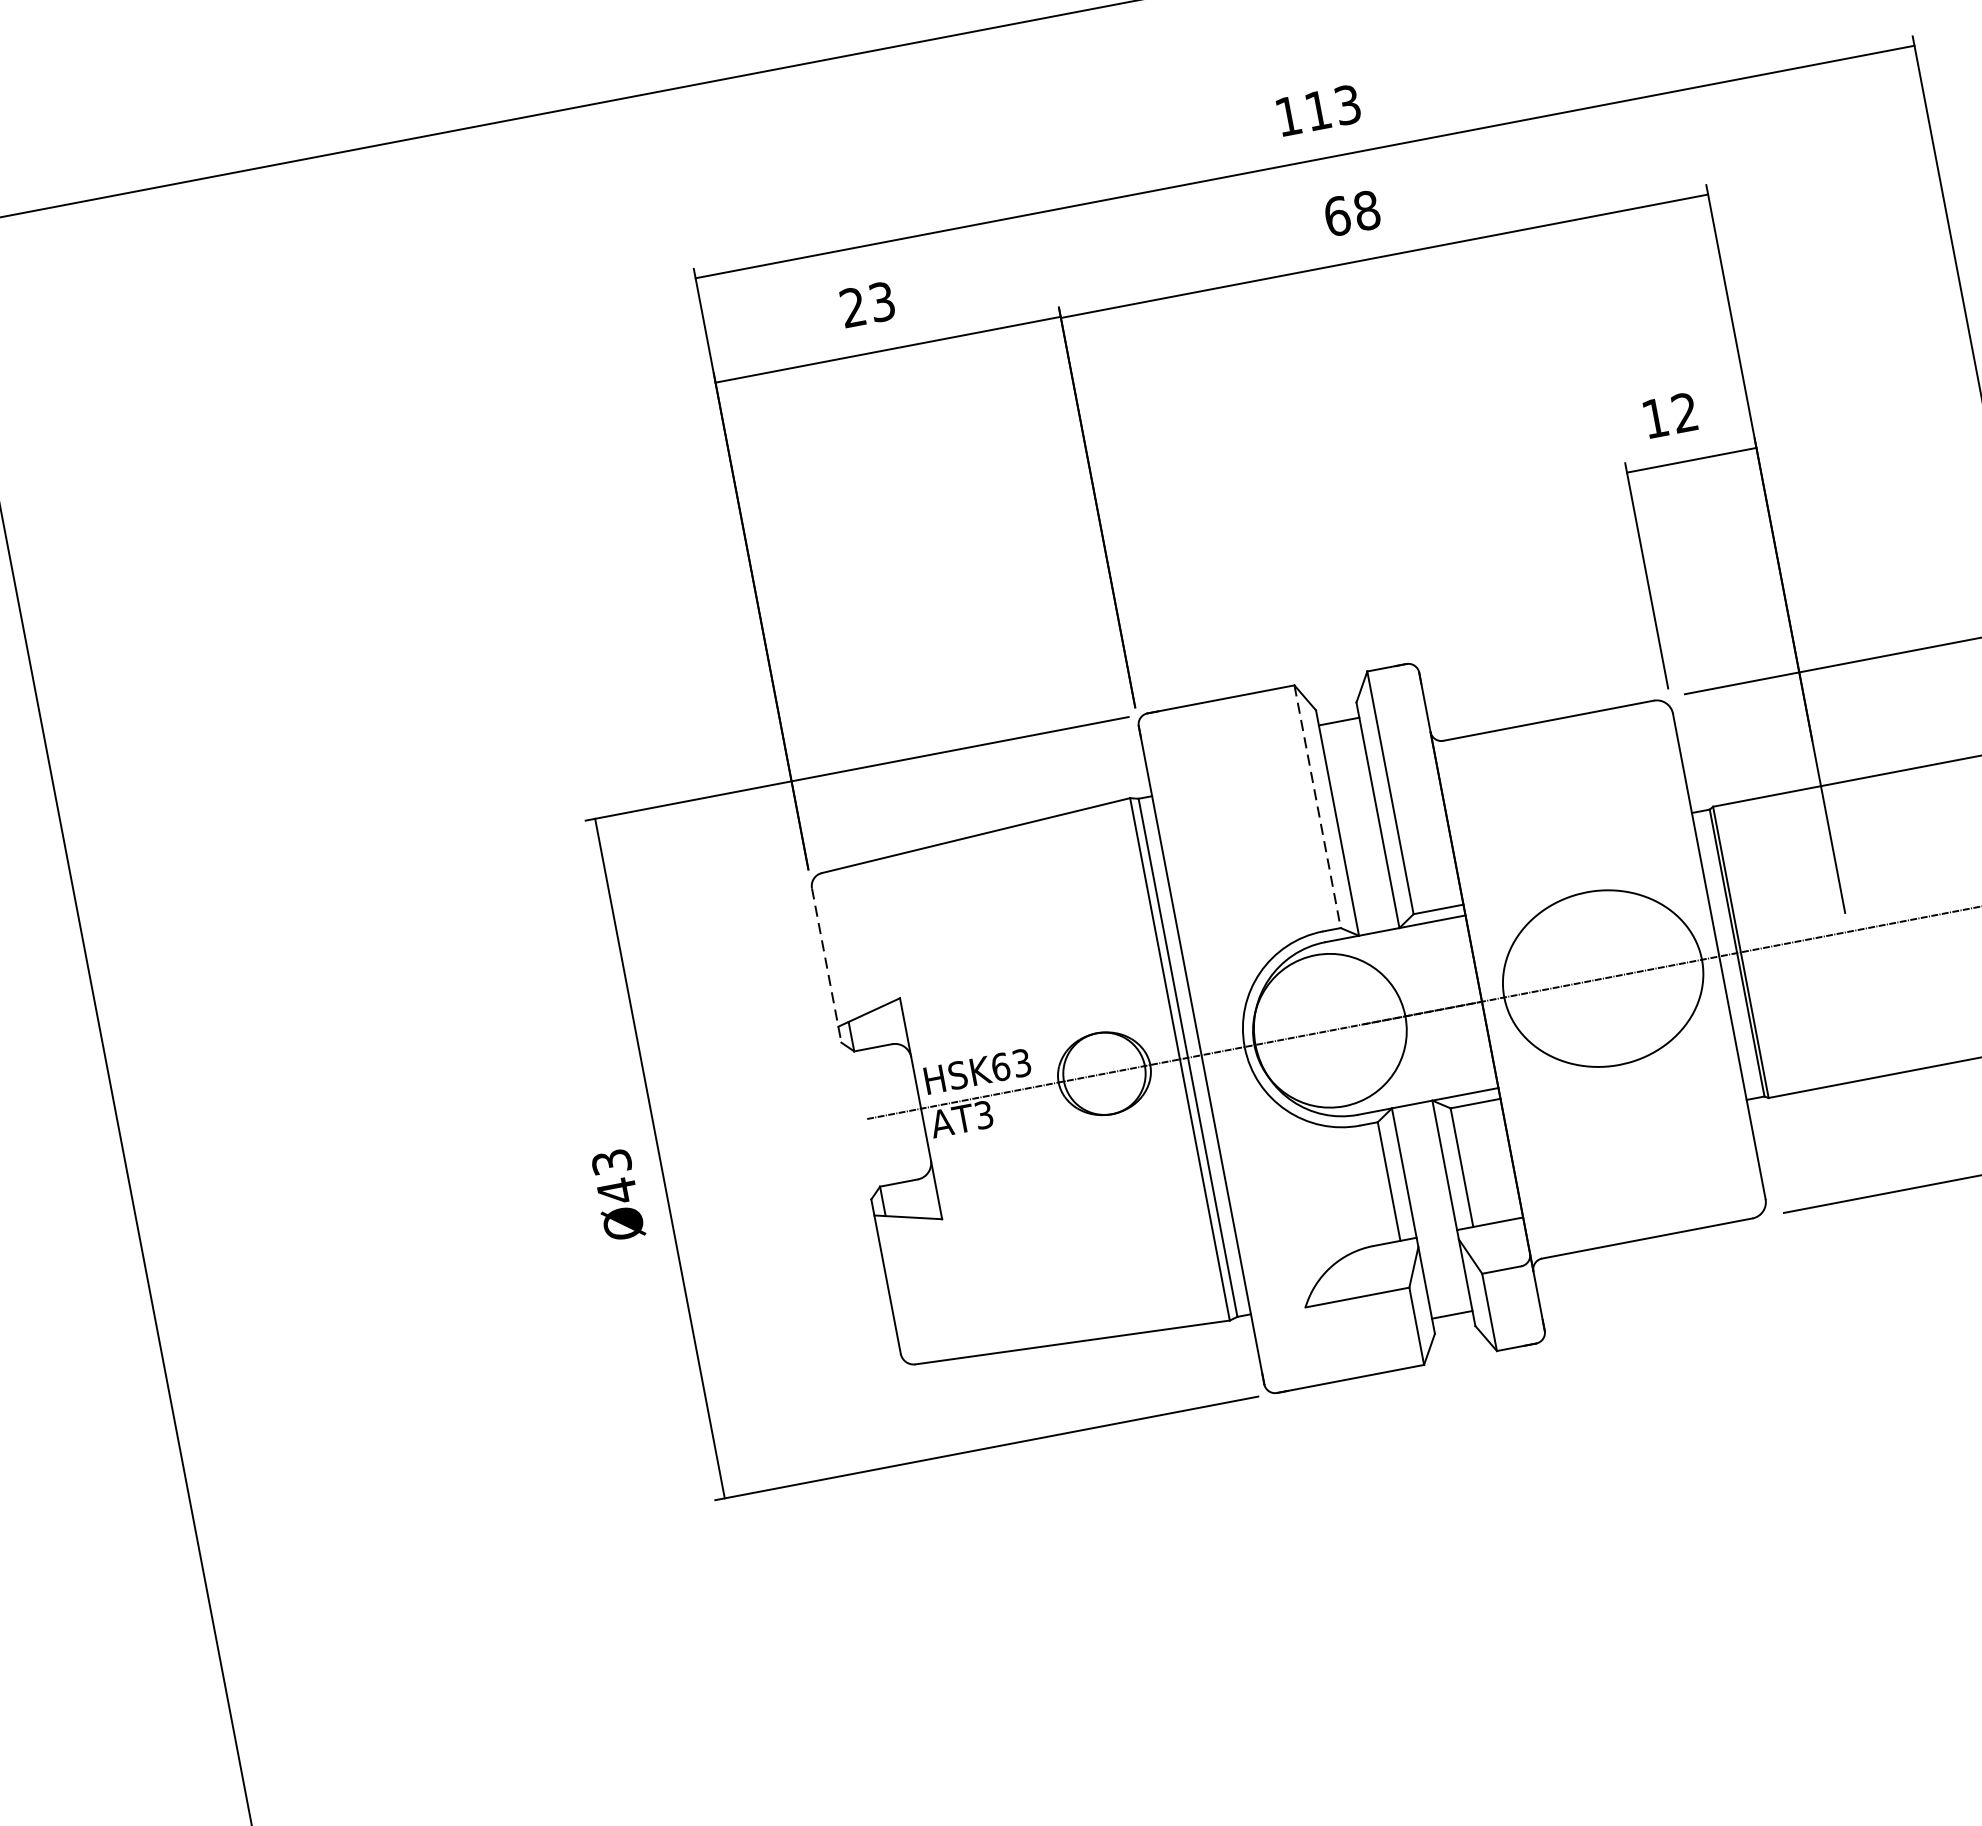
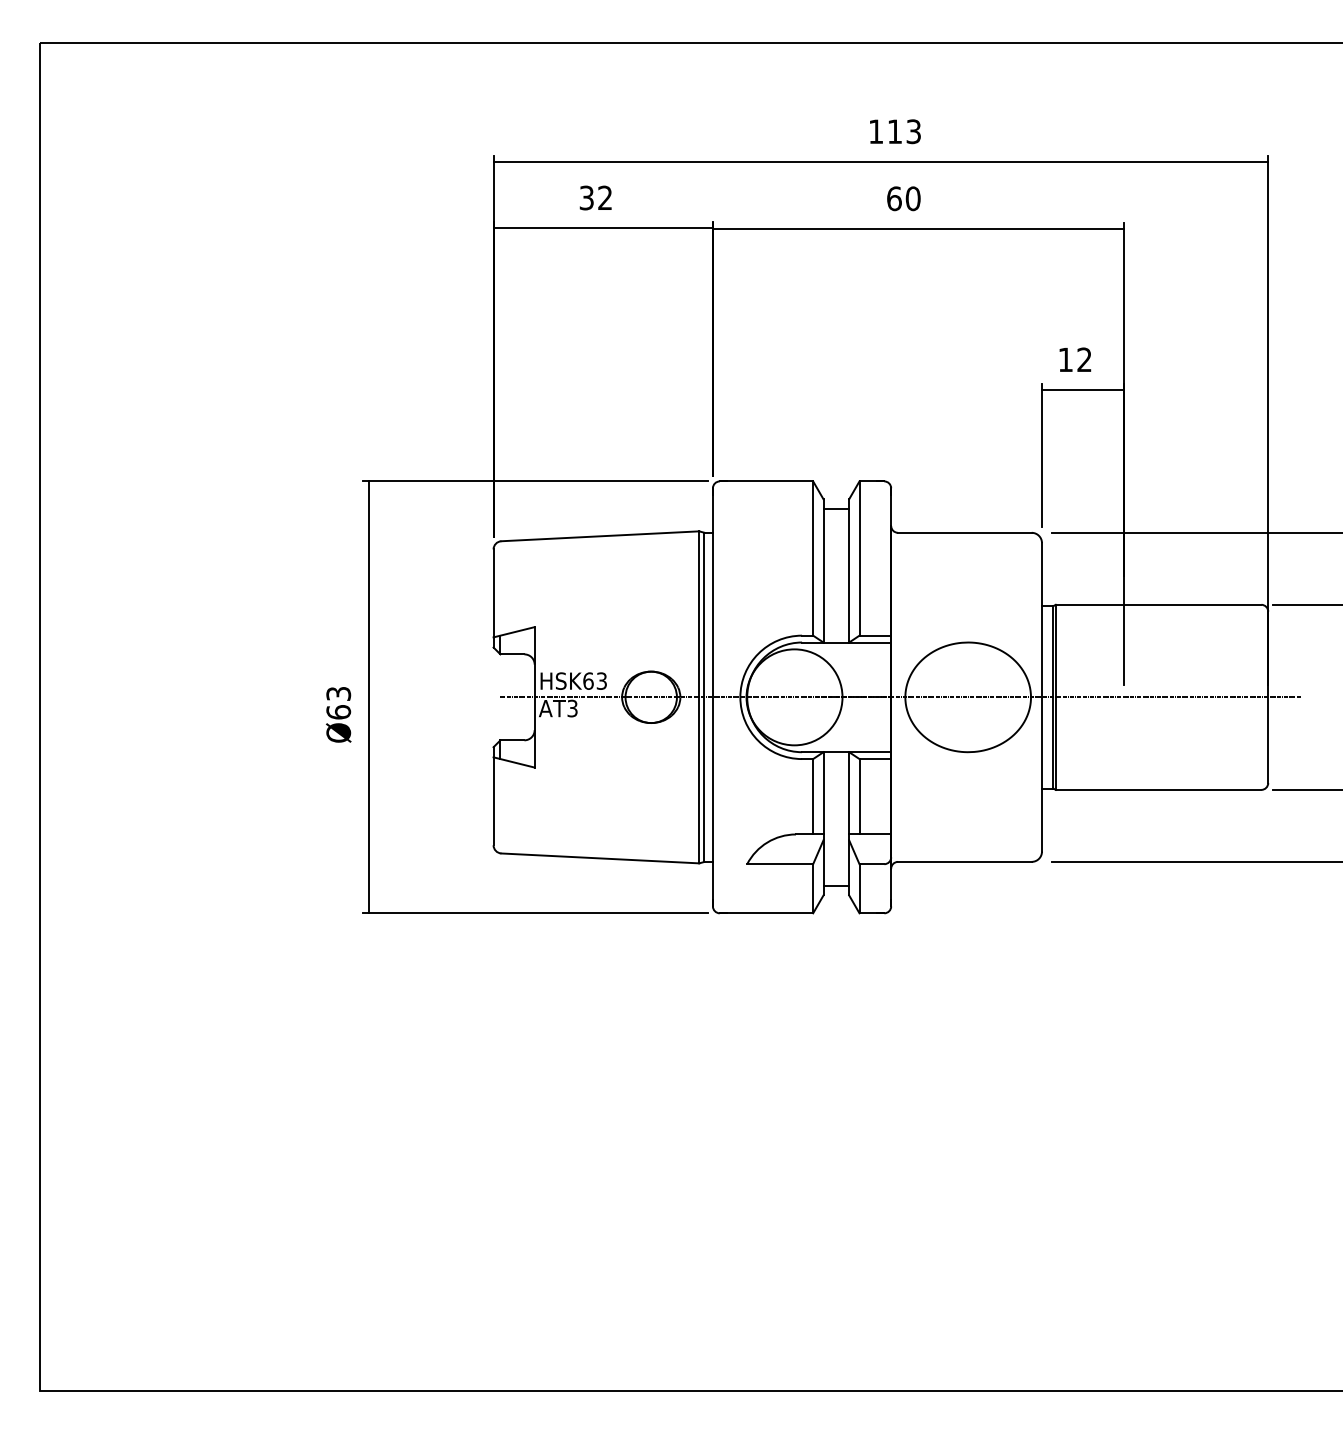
text: (1365, 210) -> (912, 198), 68 -> 60
text: (866, 304) -> (595, 197), 23 -> 32
line: (1318, 808) -> (813, 559), dashed -> solid
line: (826, 965) -> (493, 598), dashed -> solid
text: (616, 1191) -> (338, 712), Ø43 -> Ø63

